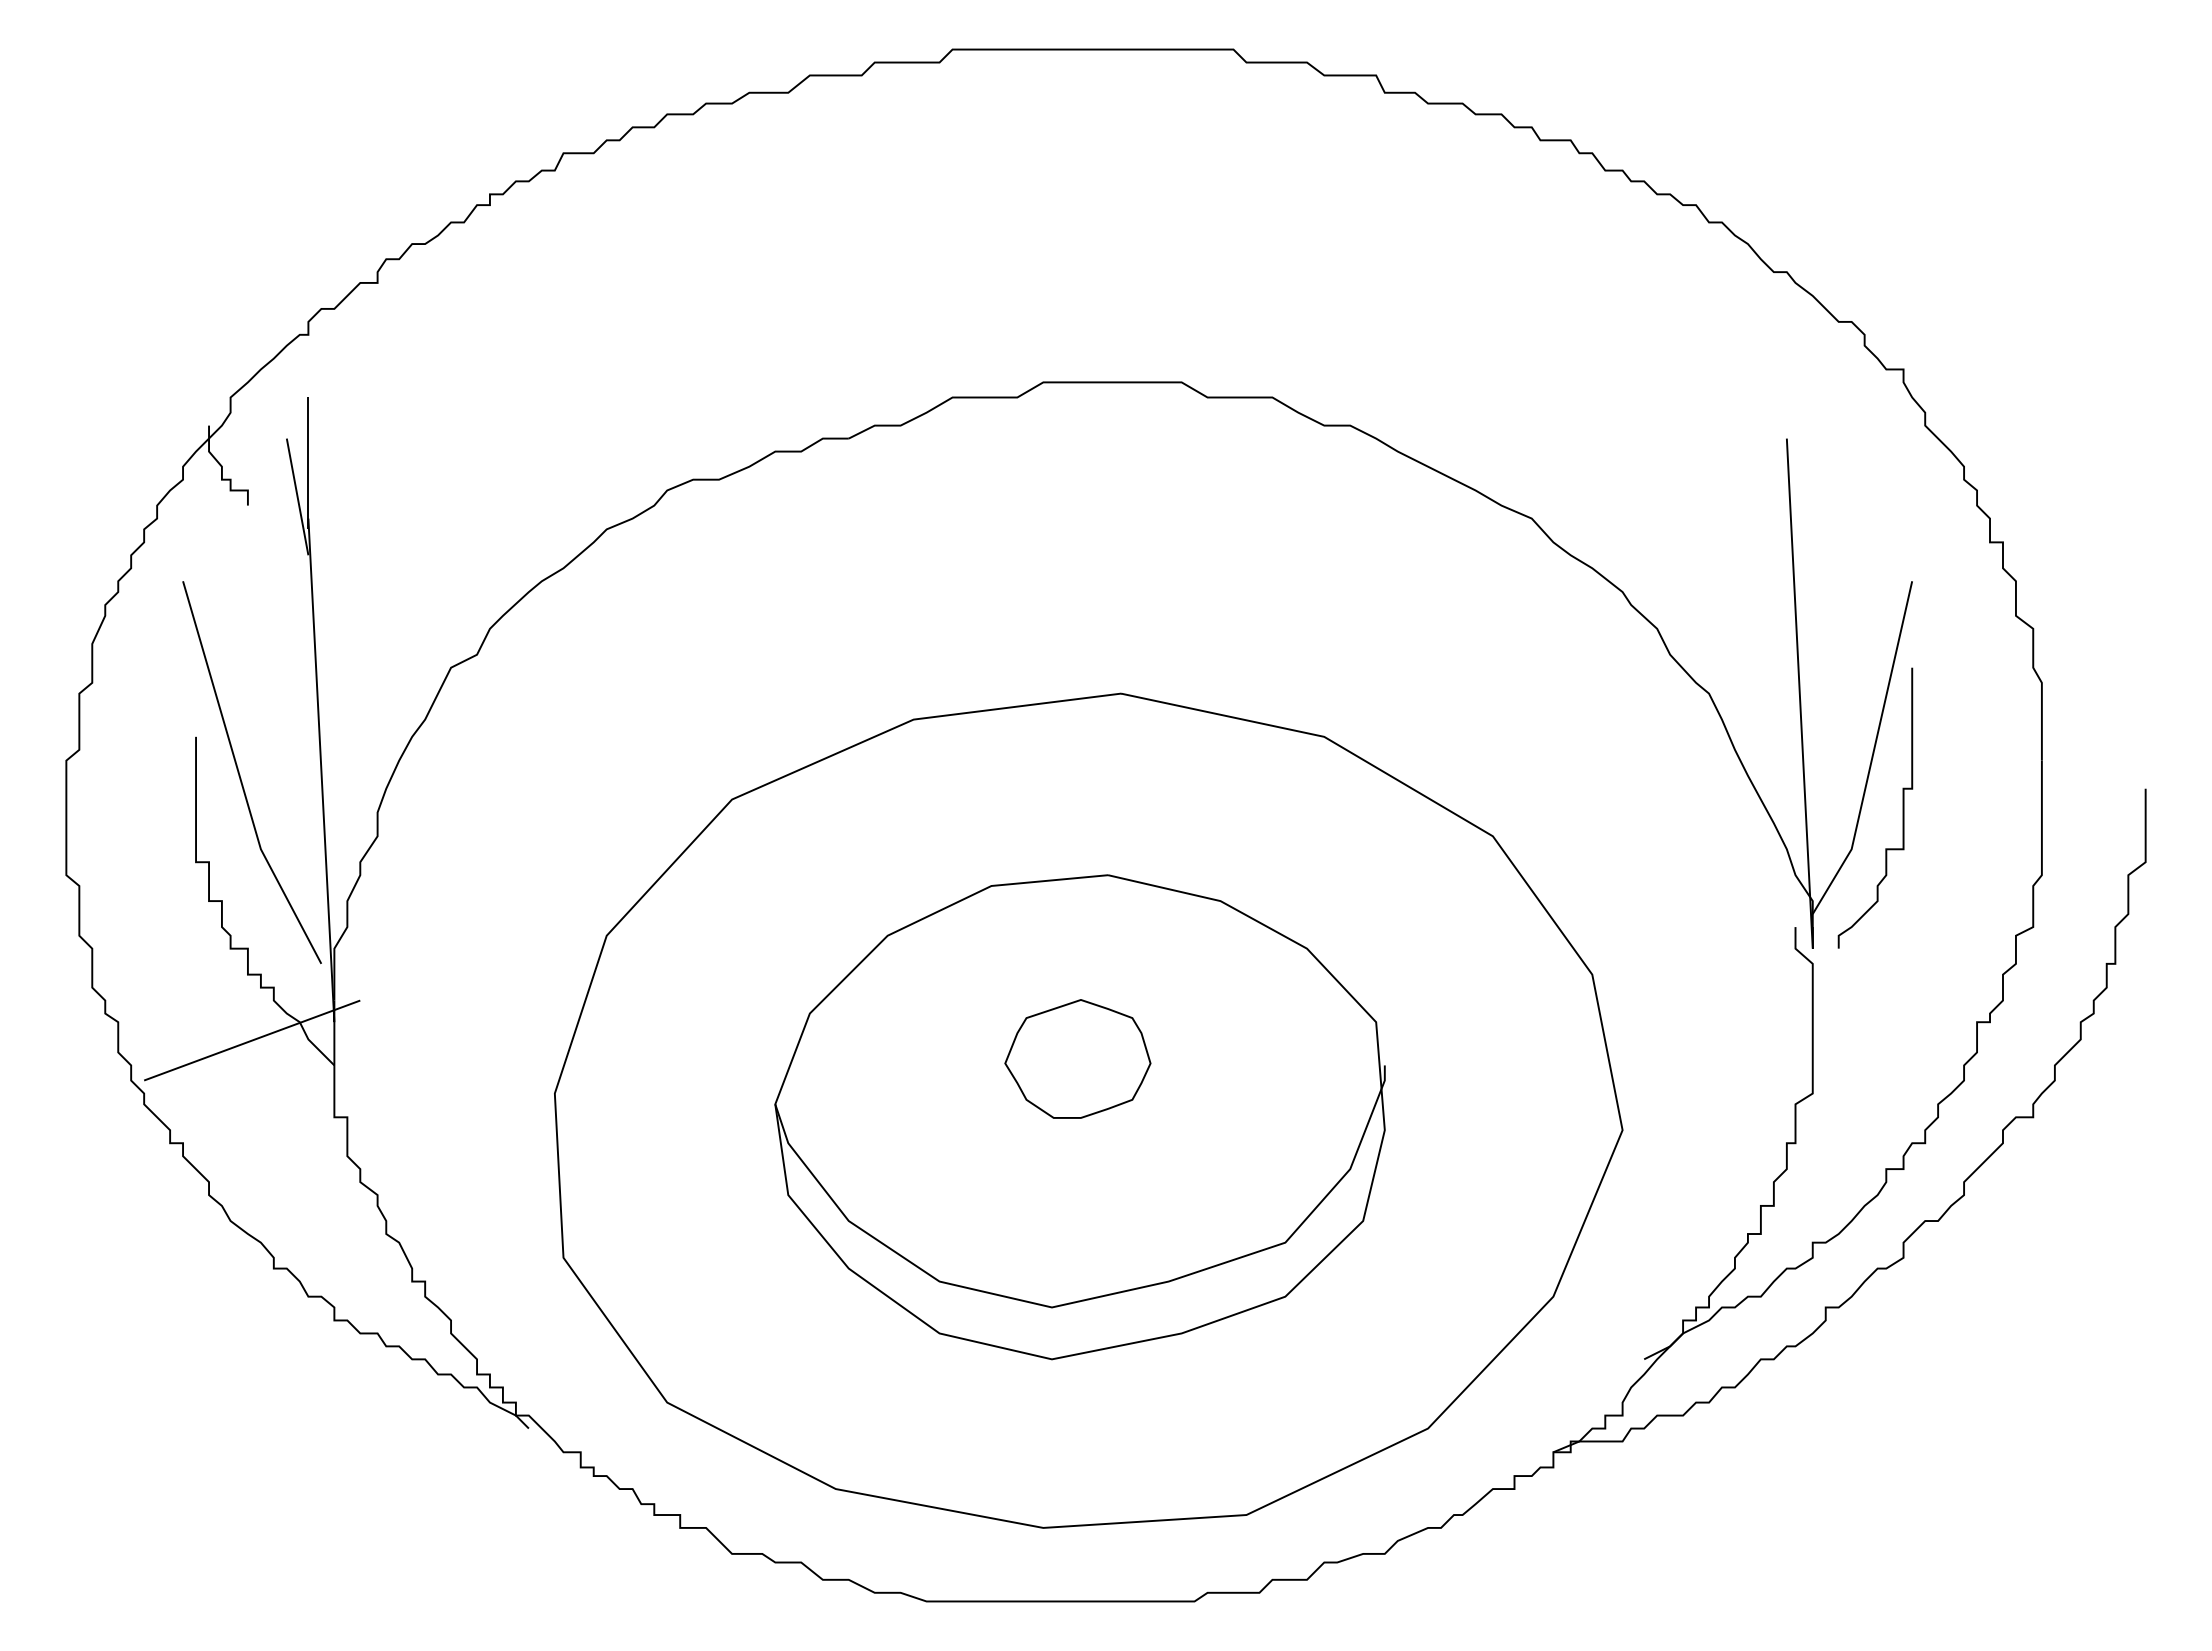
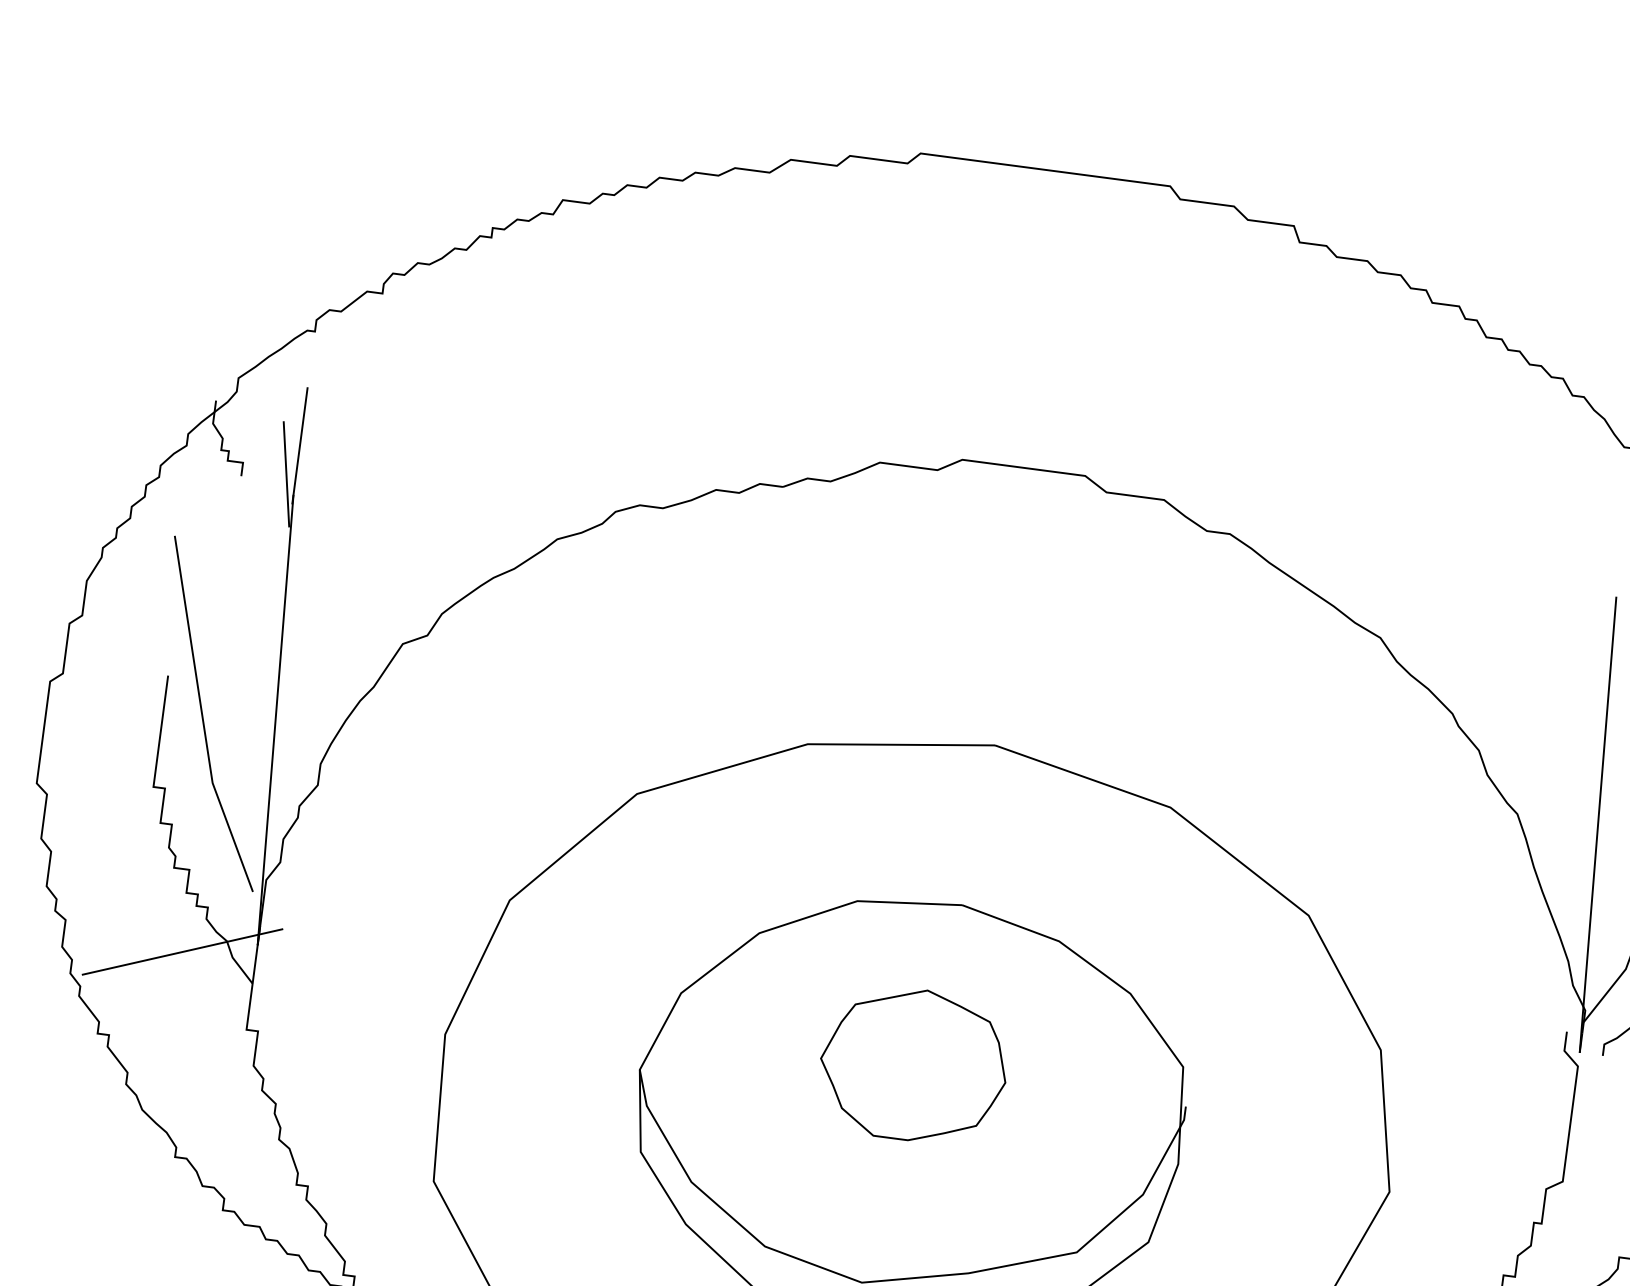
part: (1077, 1058) -> (913, 1064), size x1.43

